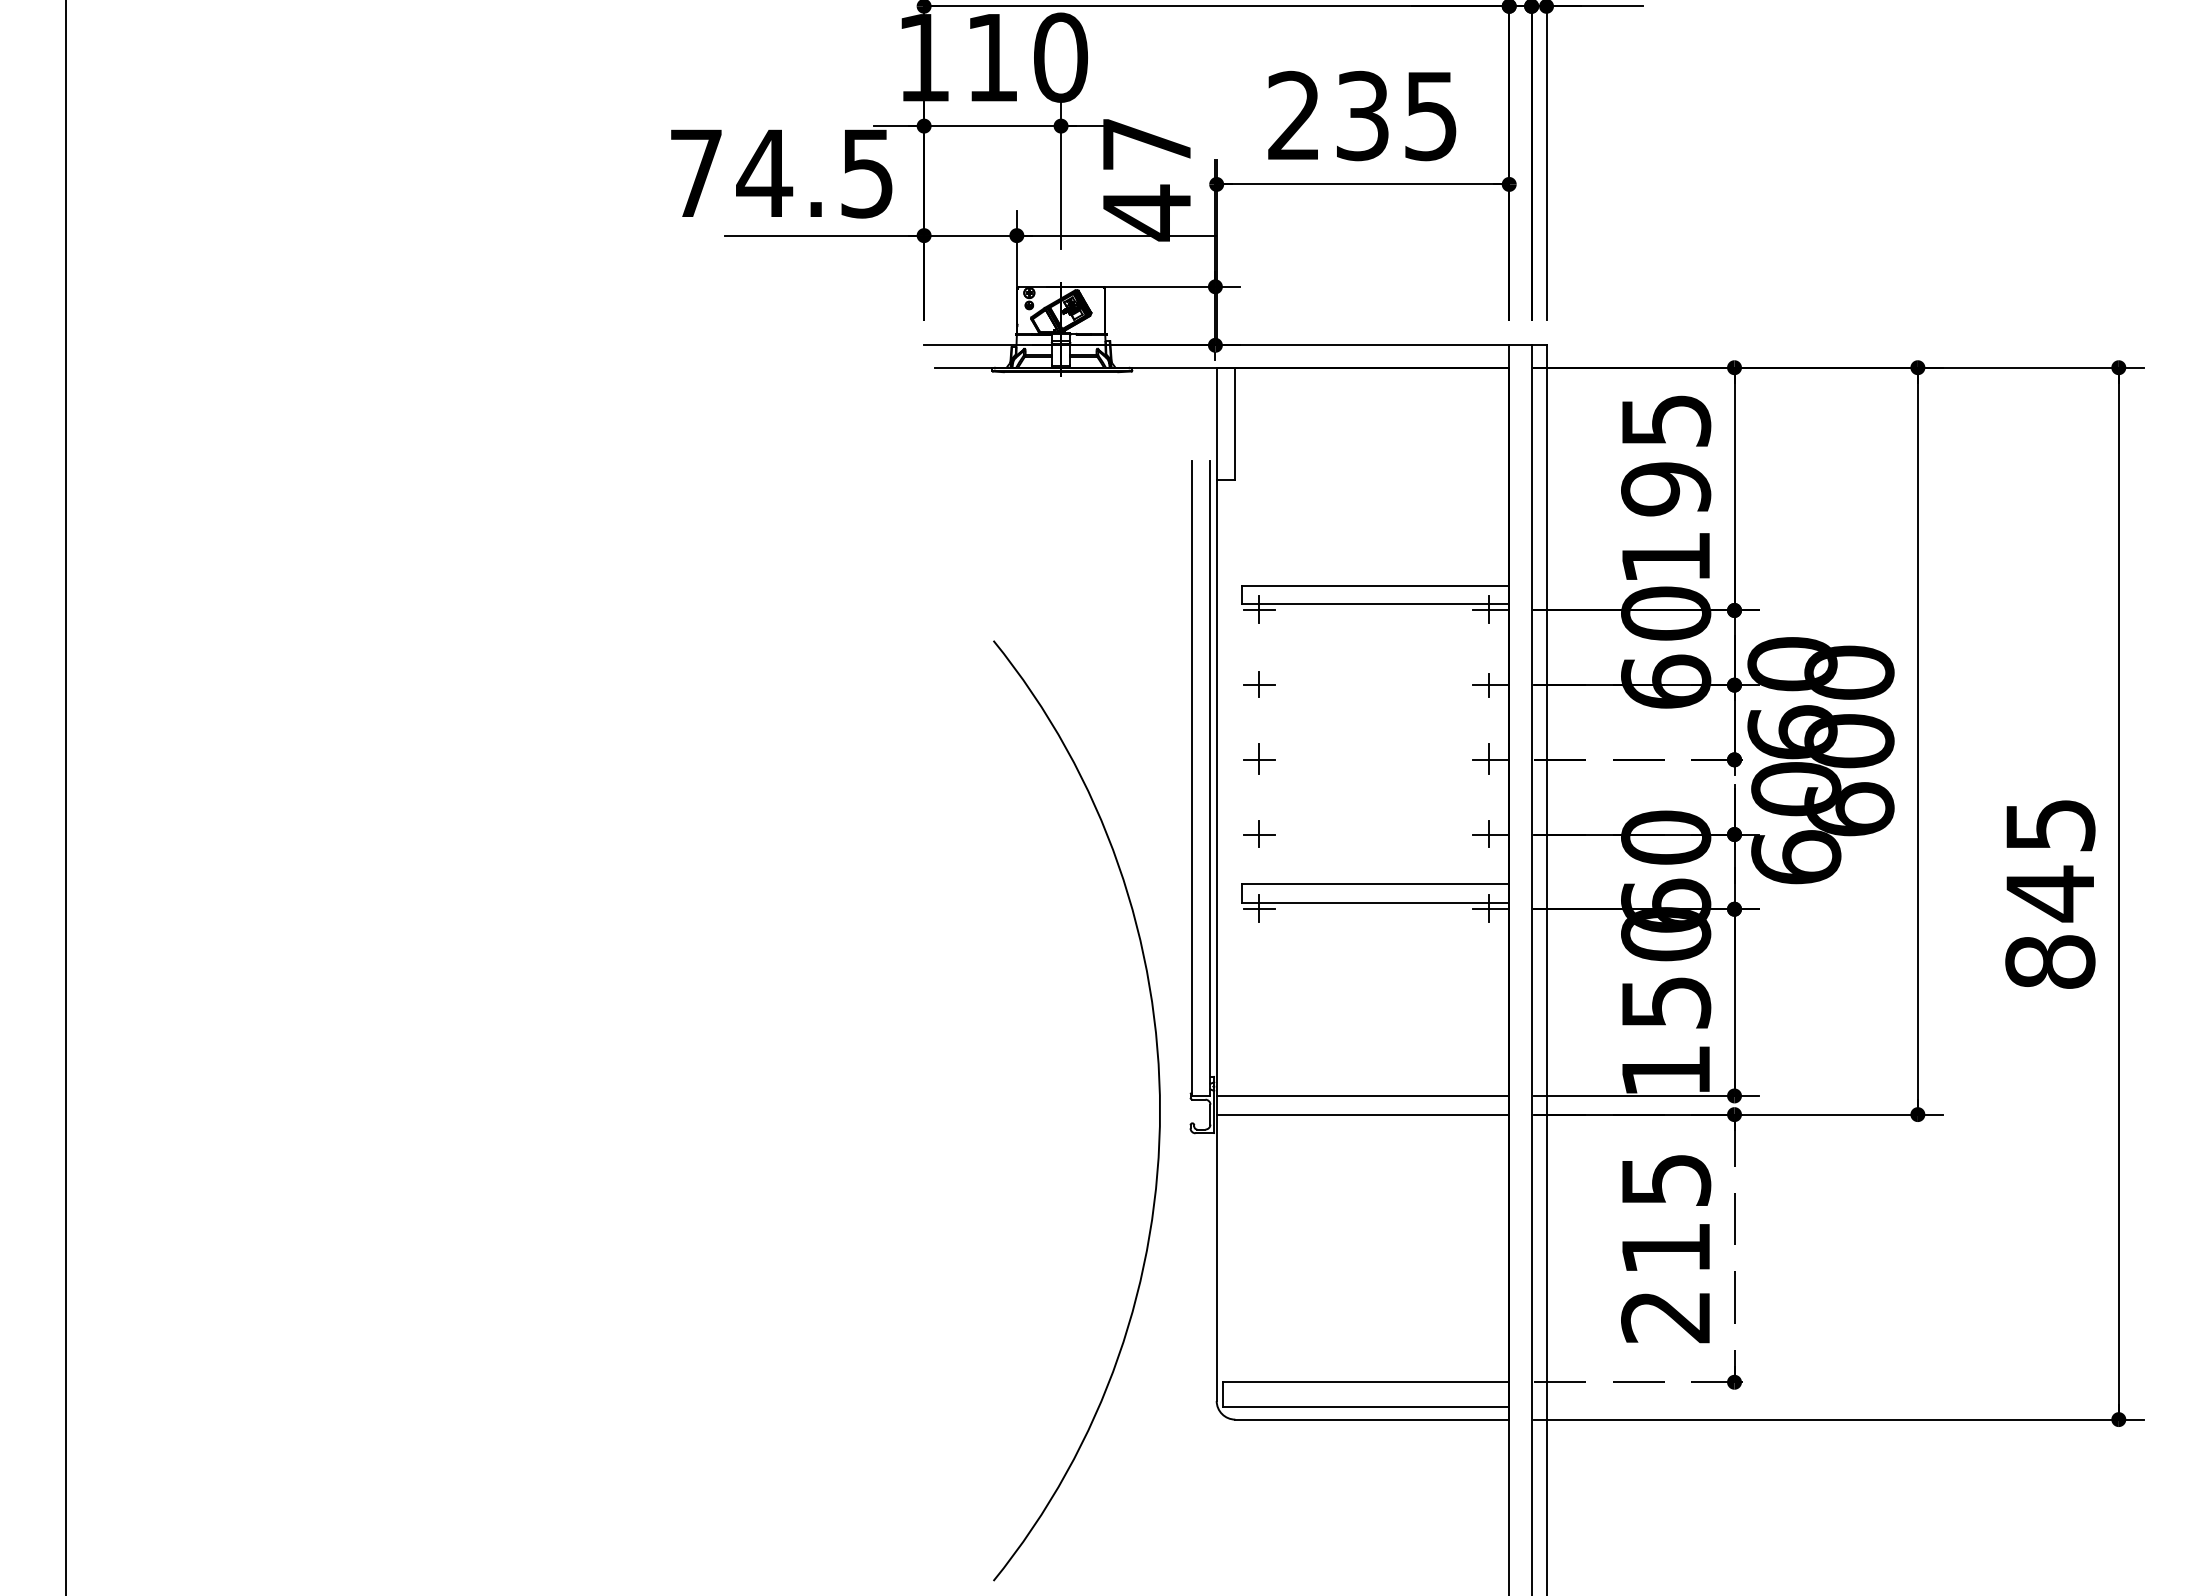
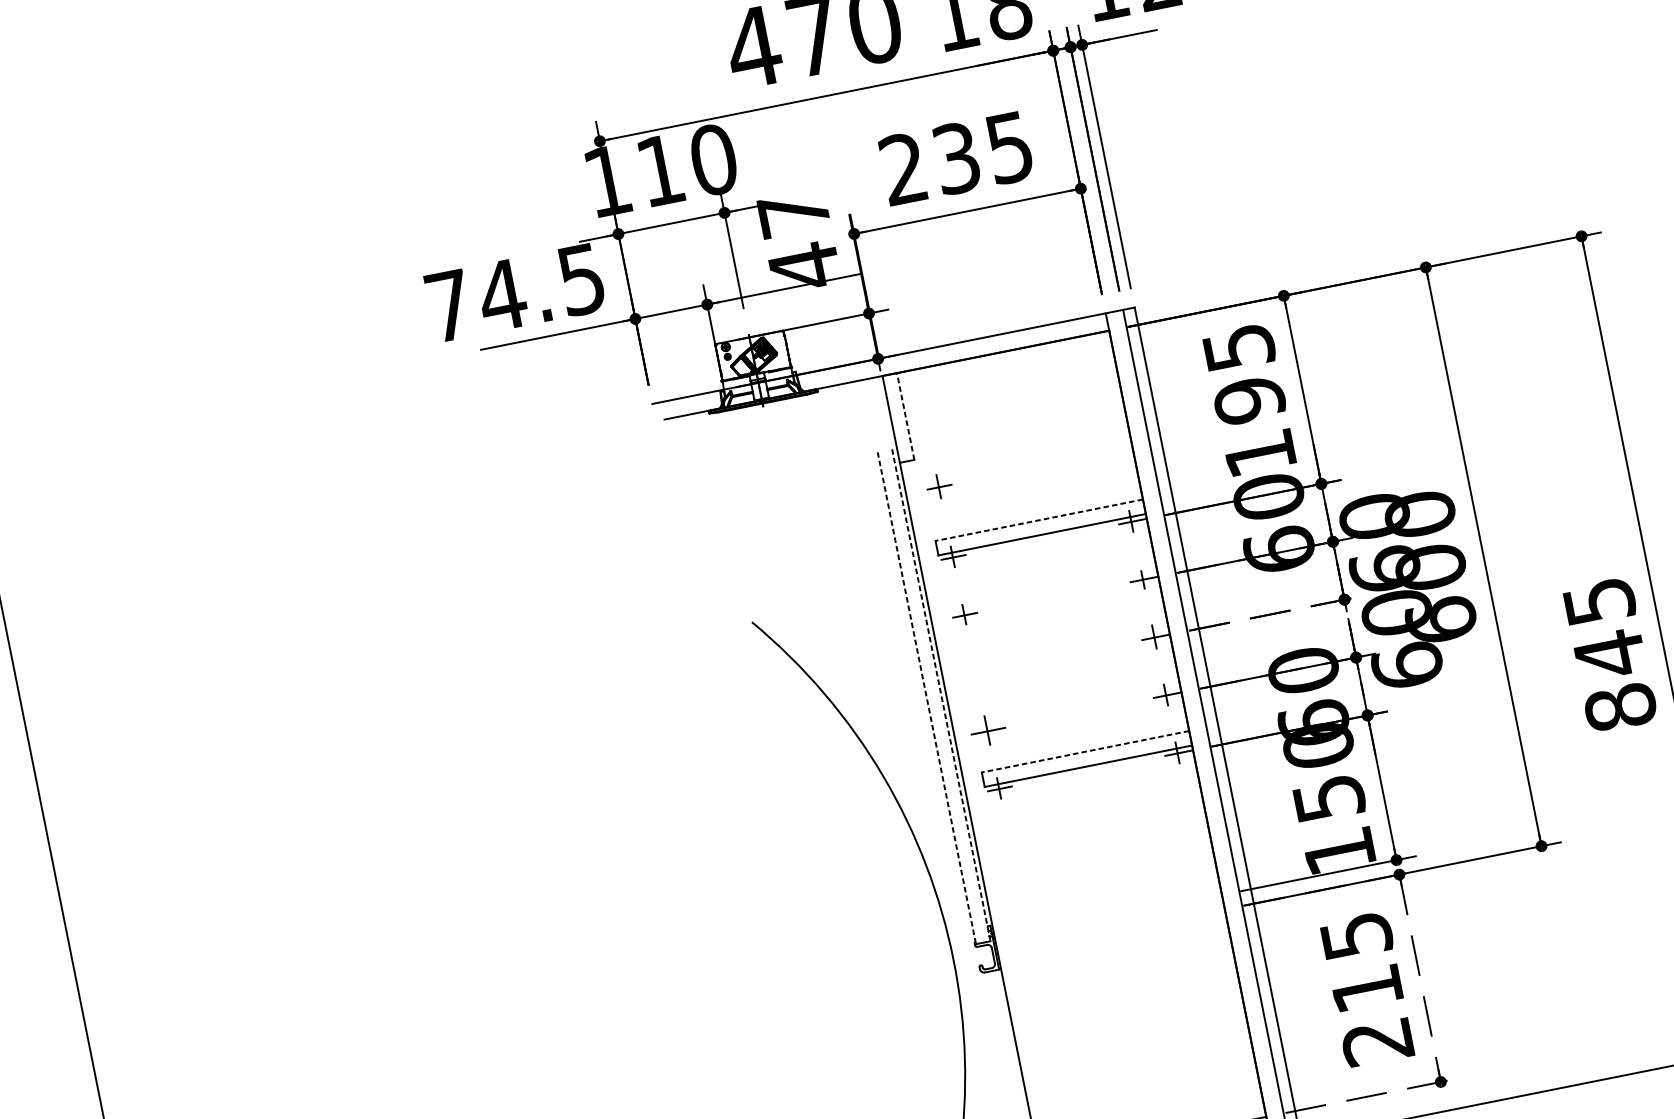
line: (1235, 423) -> (905, 416), solid -> dashed
line: (1375, 585) -> (1039, 520), solid -> dashed
part: (1259, 758) -> (939, 486), moved
line: (1191, 779) -> (926, 698), solid -> dashed
line: (1210, 779) -> (941, 696), solid -> dashed
part: (1259, 833) -> (987, 730), size x1.4
line: (1375, 884) -> (1085, 751), solid -> dashed
line: (1362, 1095) -> (1108, 917), removed
line: (1362, 1114) -> (1111, 932), removed

